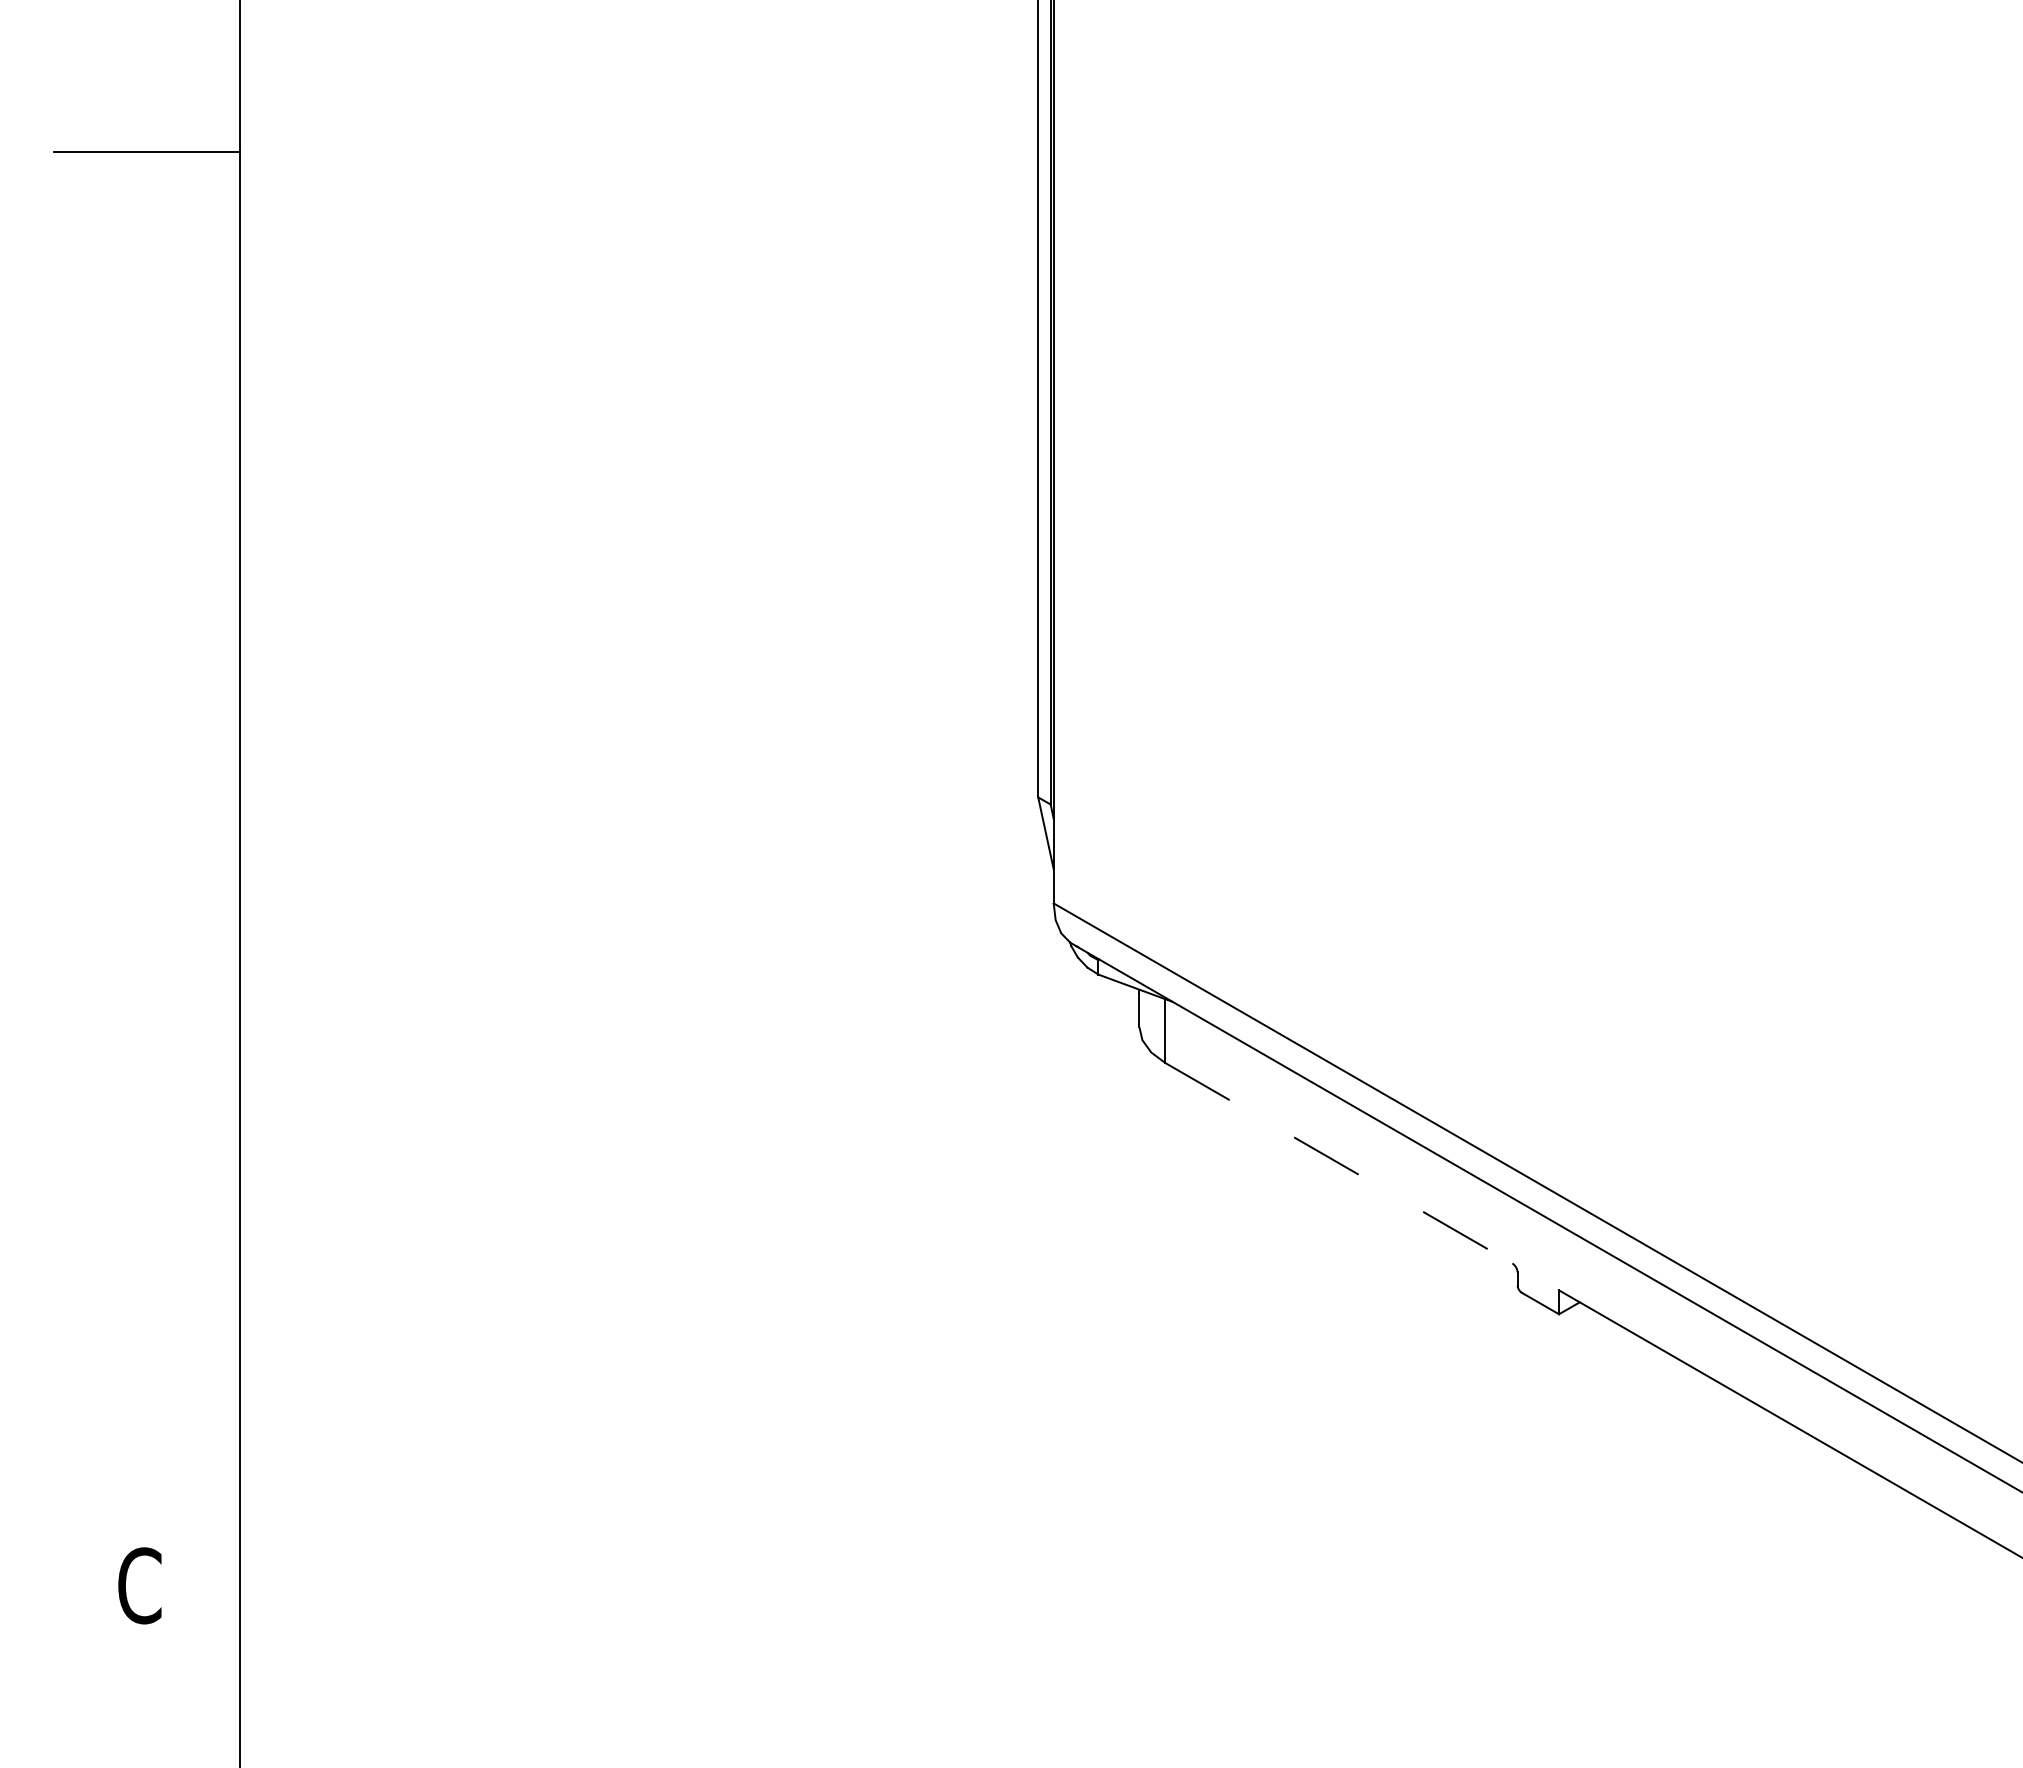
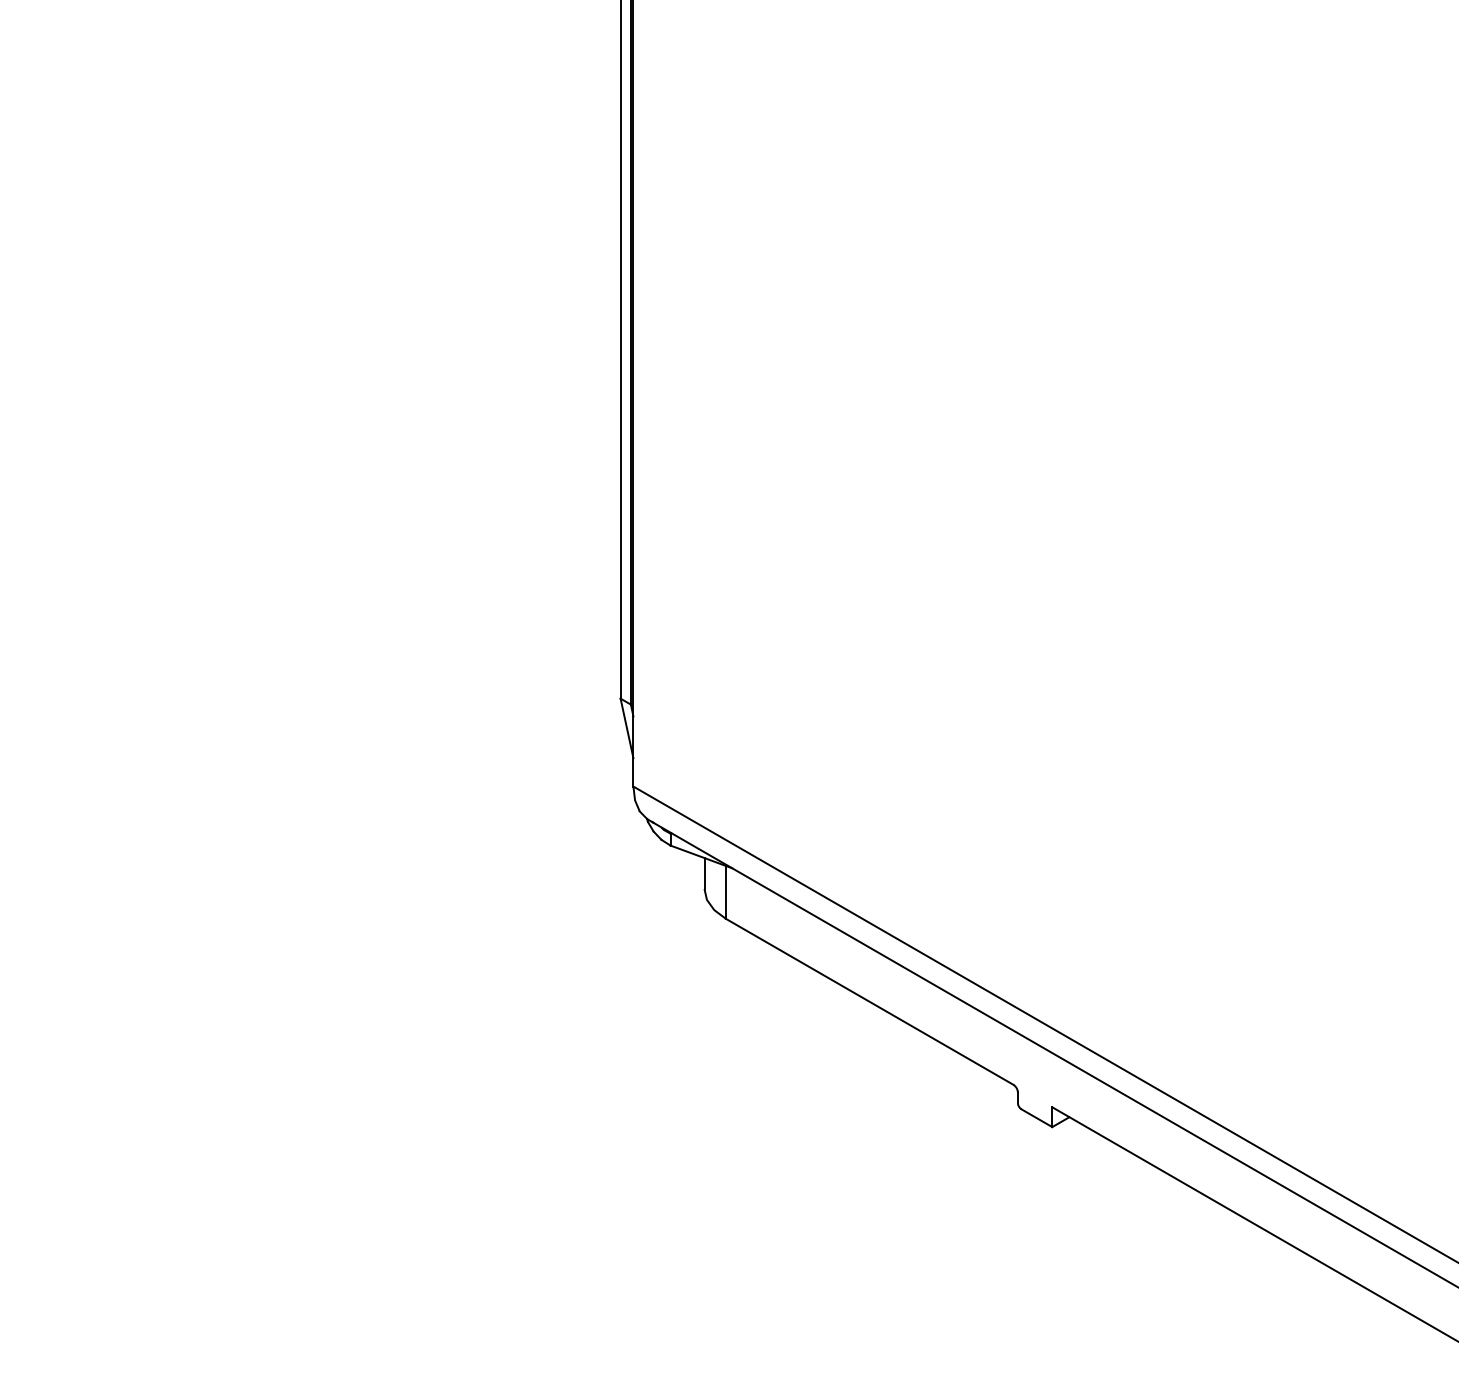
line: (1339, 1163) -> (870, 1002), dashed -> solid

